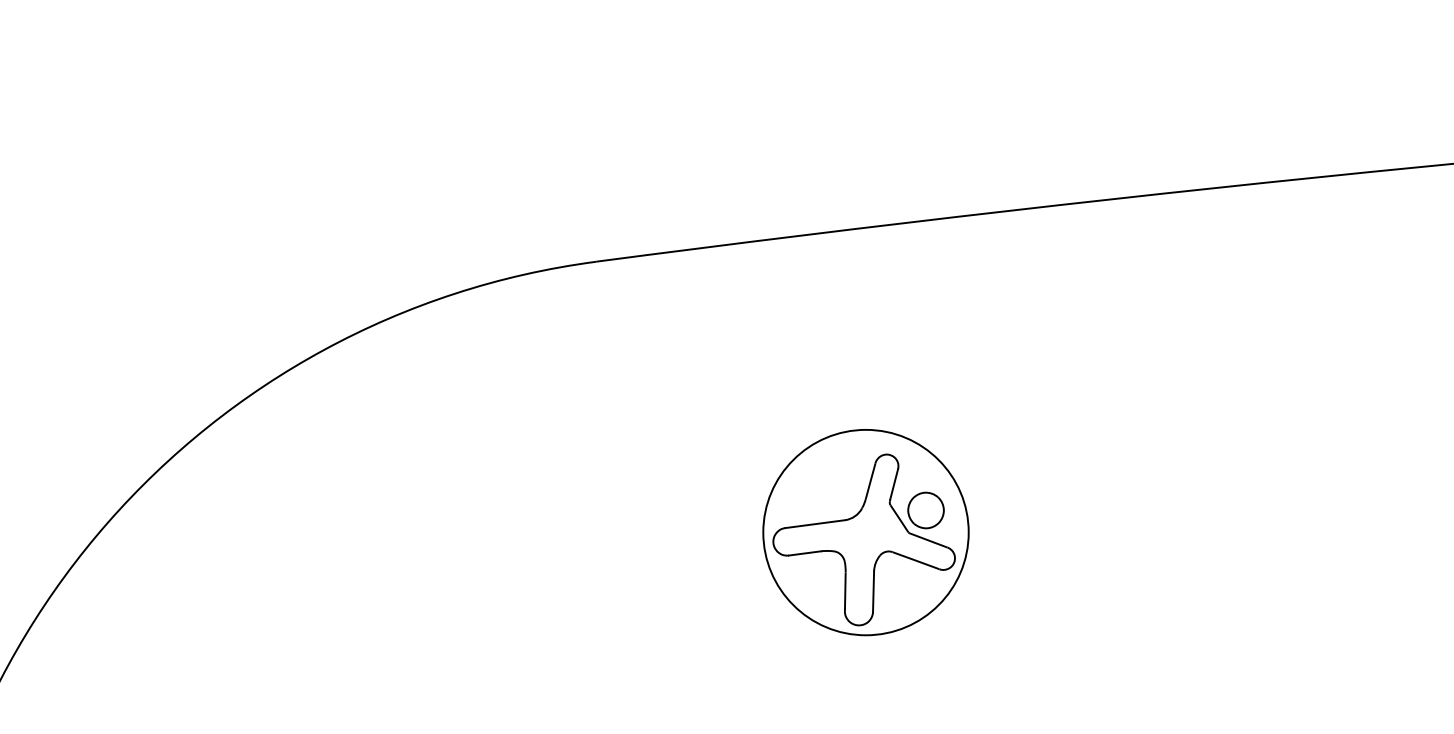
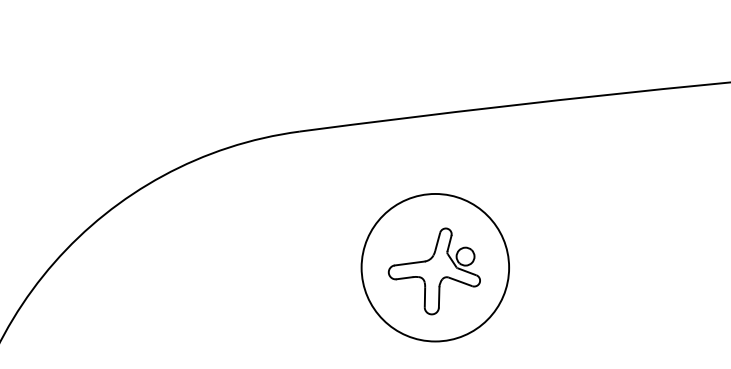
circle: (866, 532) -> (435, 267), size x1.43

